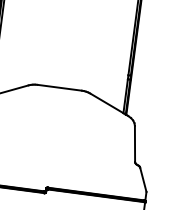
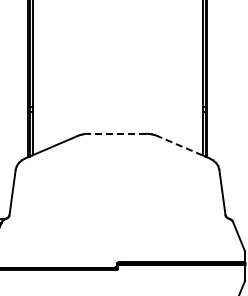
line: (59, 87) -> (117, 133), solid -> dashed
line: (106, 103) -> (179, 145), solid -> dashed

